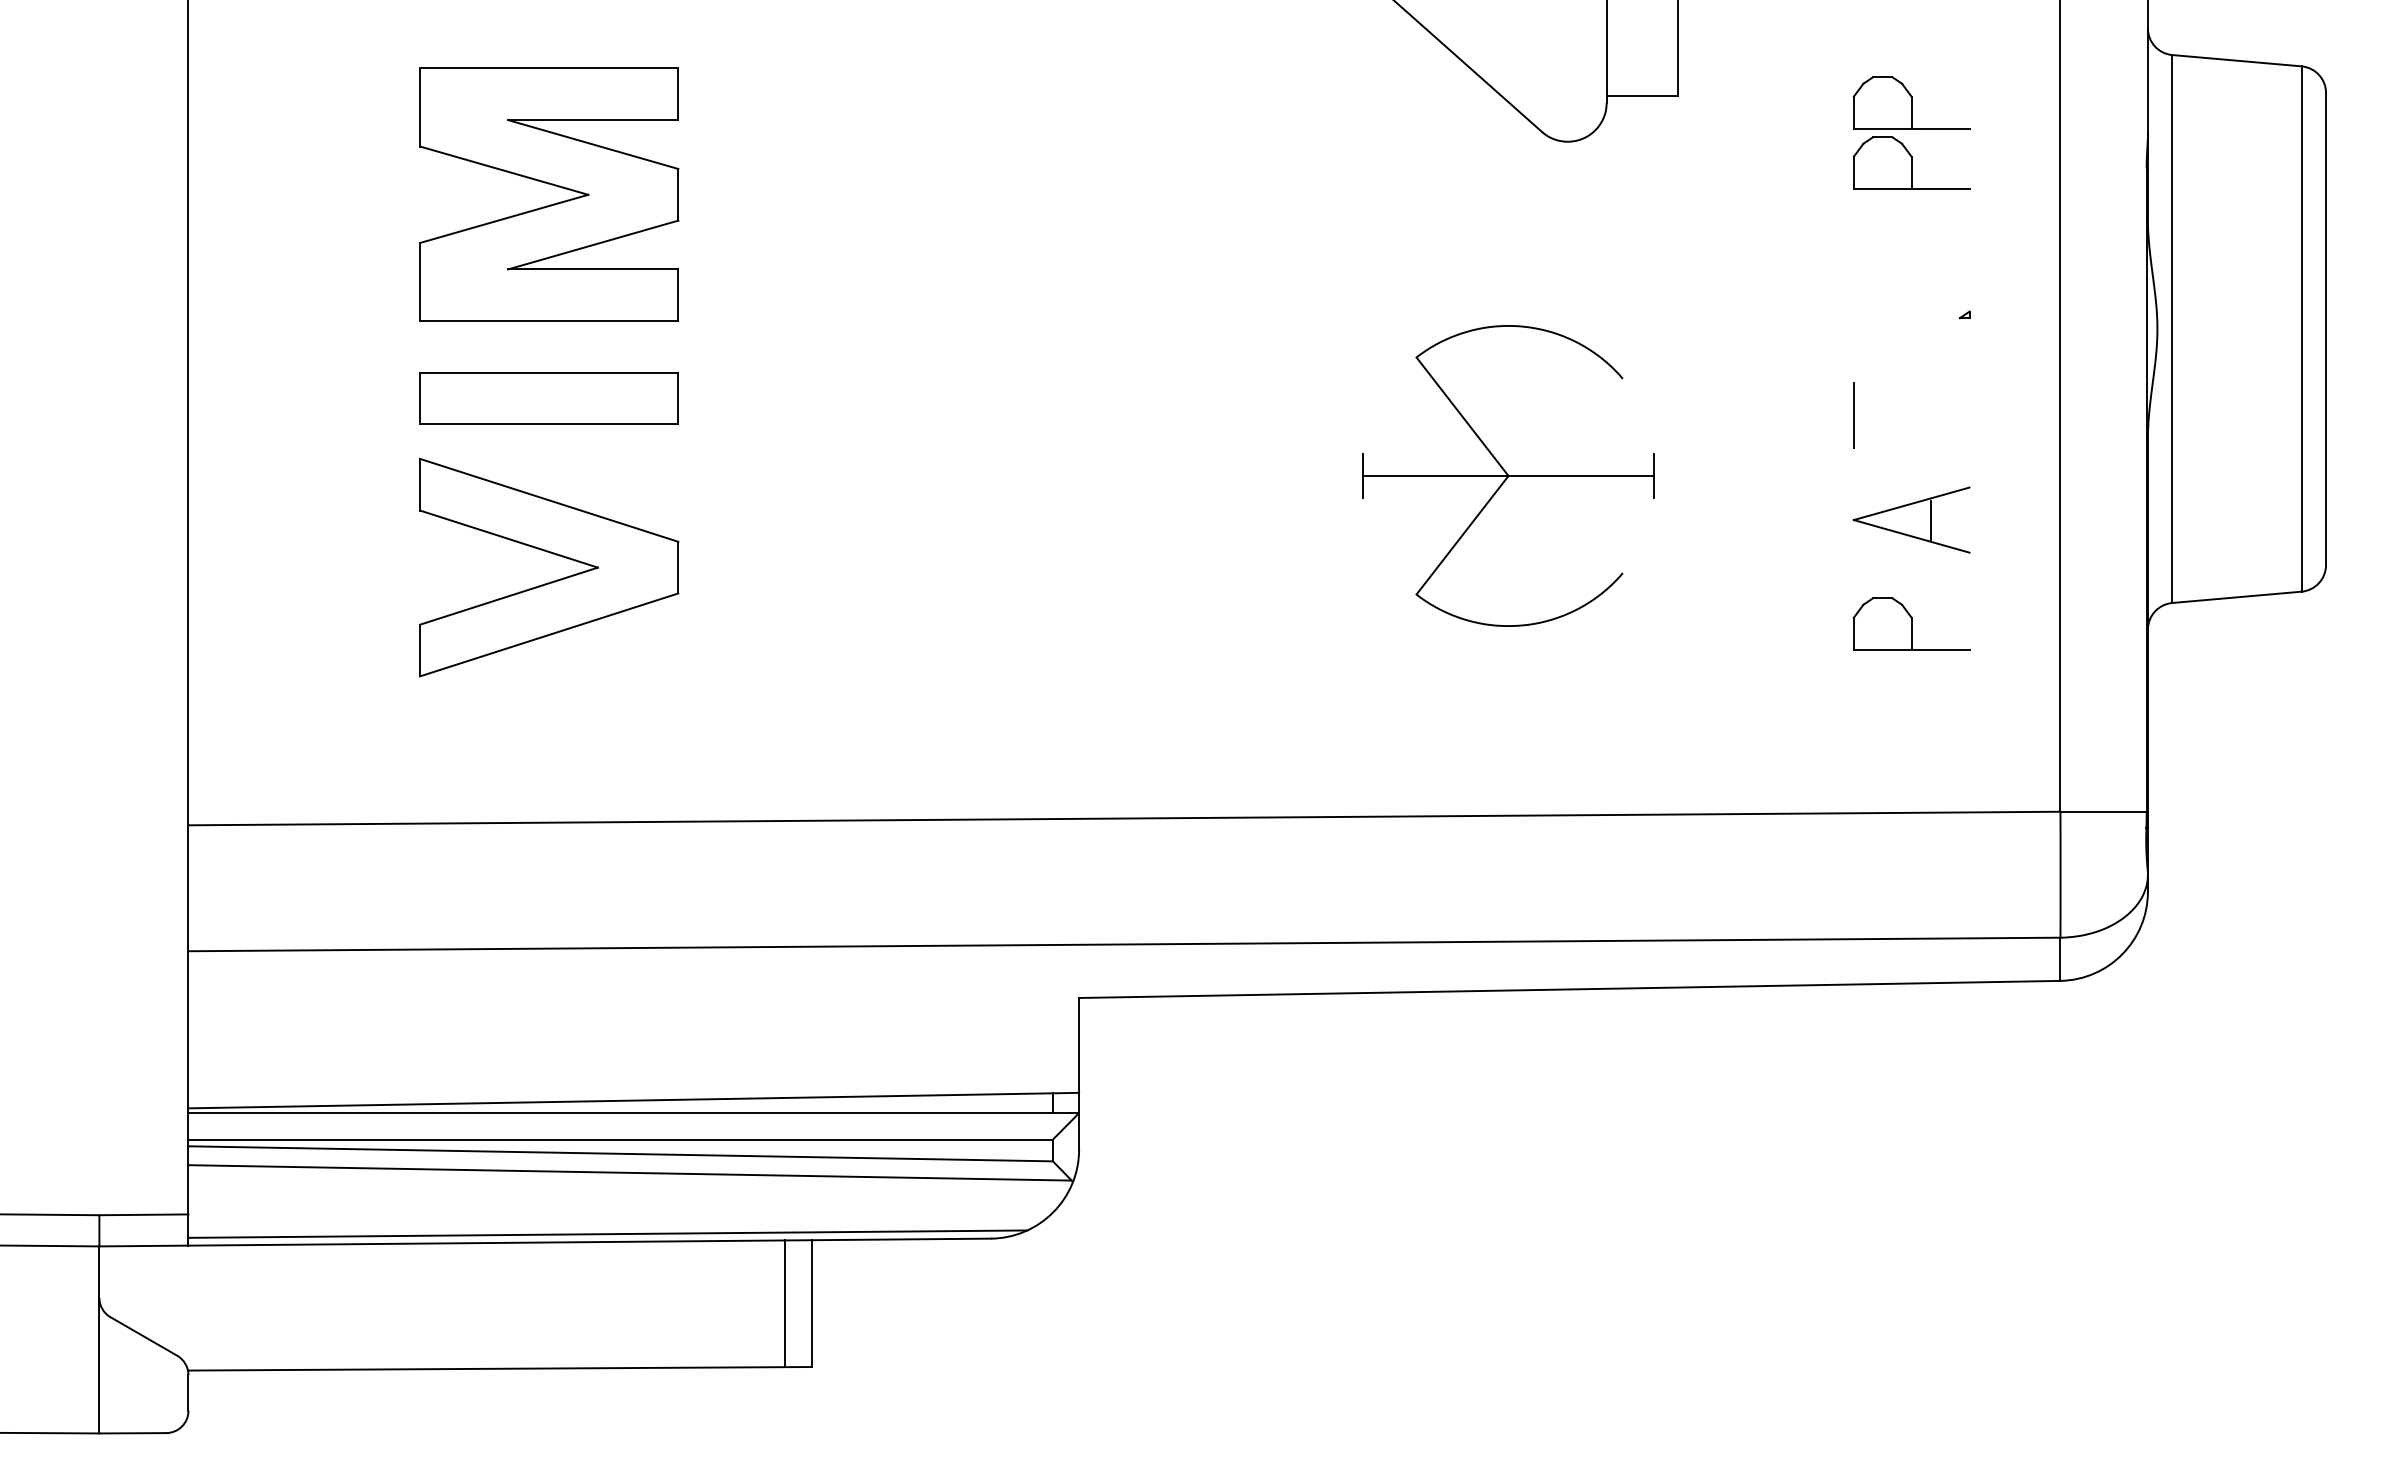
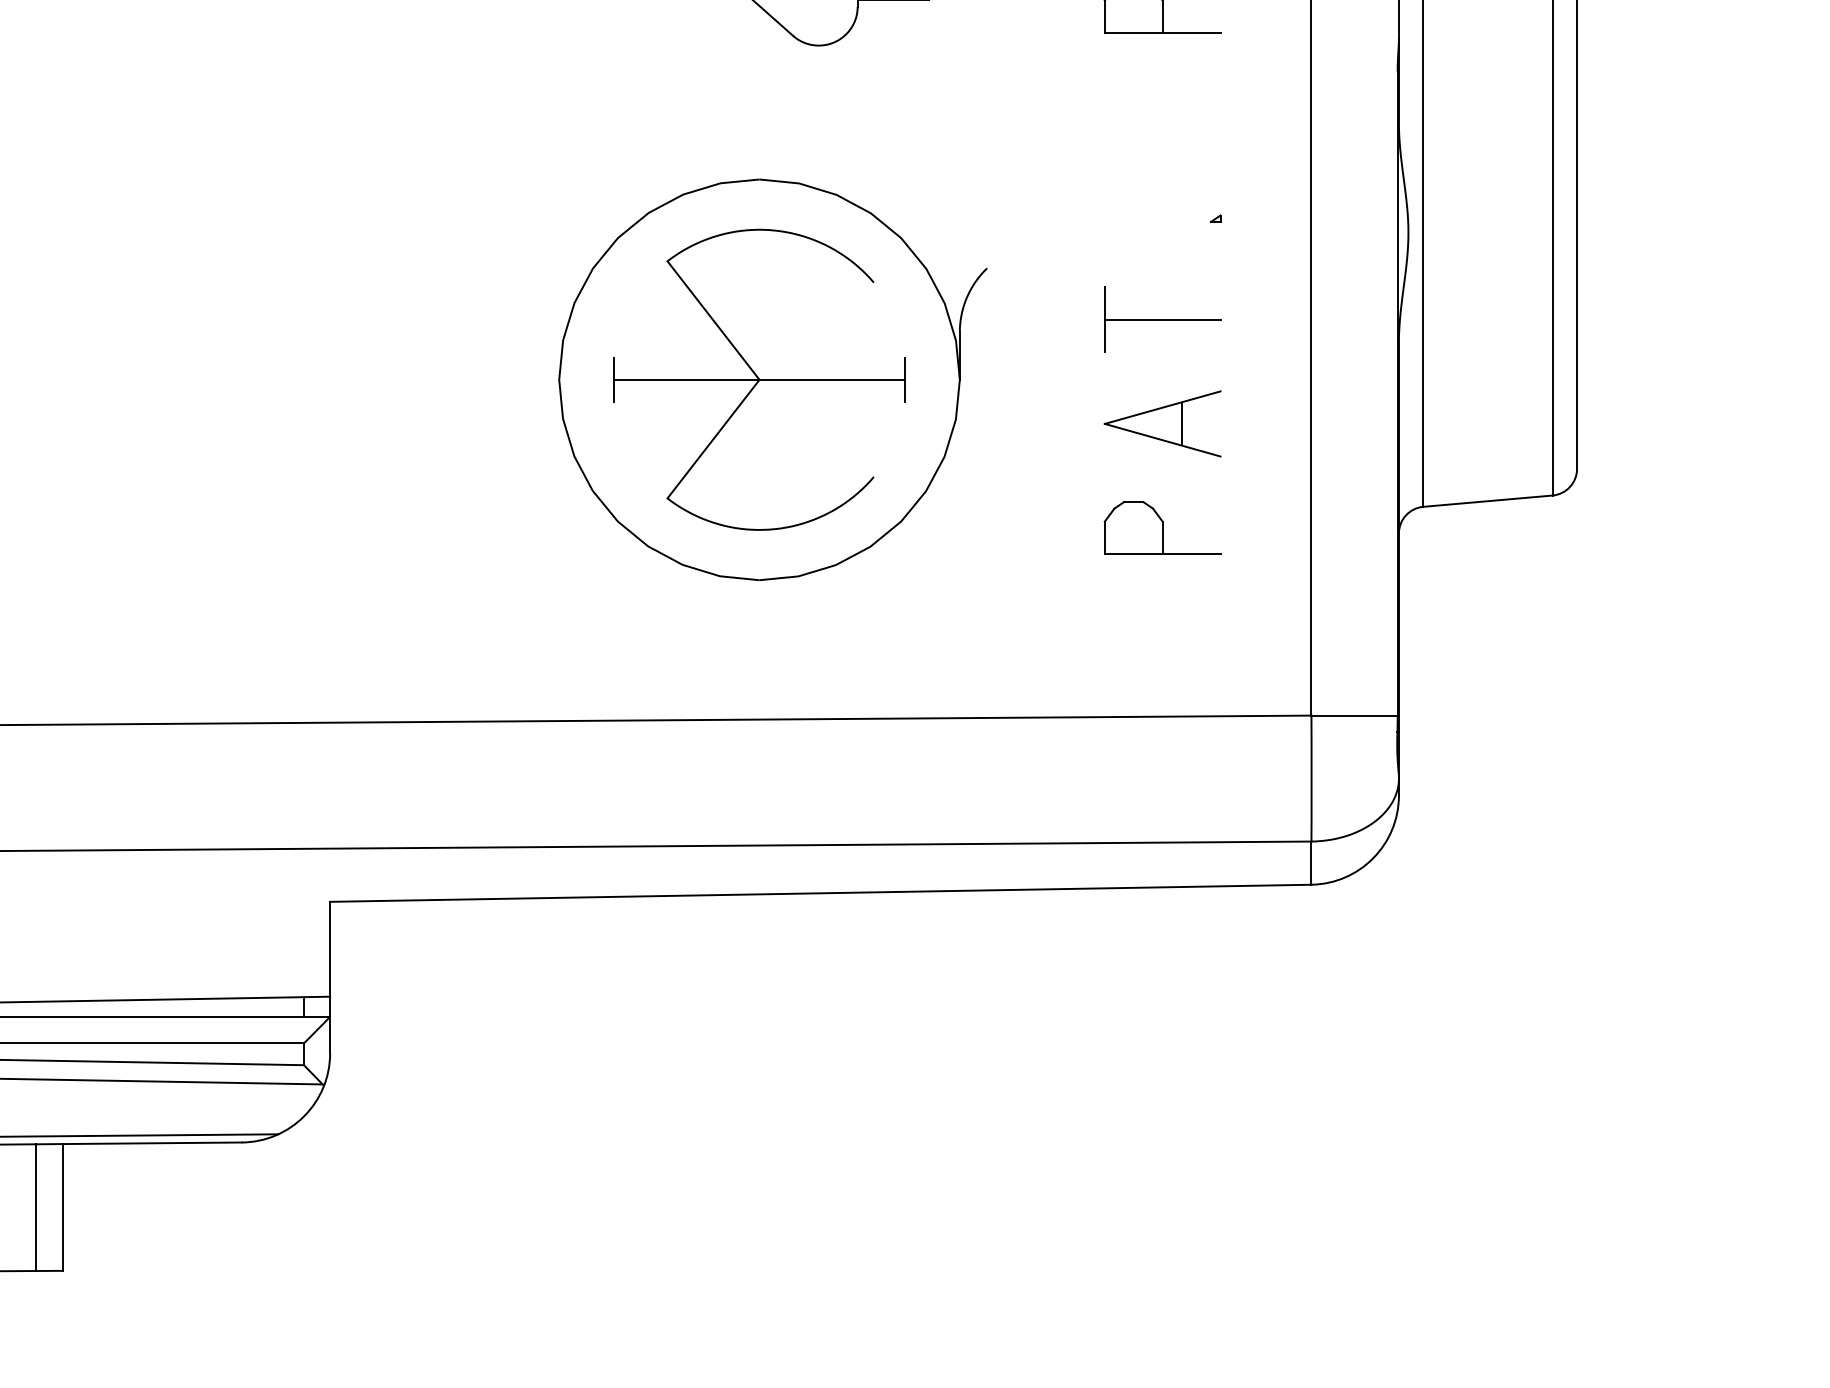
part: (1911, 162) -> (1162, 66), removed
line: (1911, 415) -> (1162, 319), added
part: (1521, 475) -> (772, 379), added

